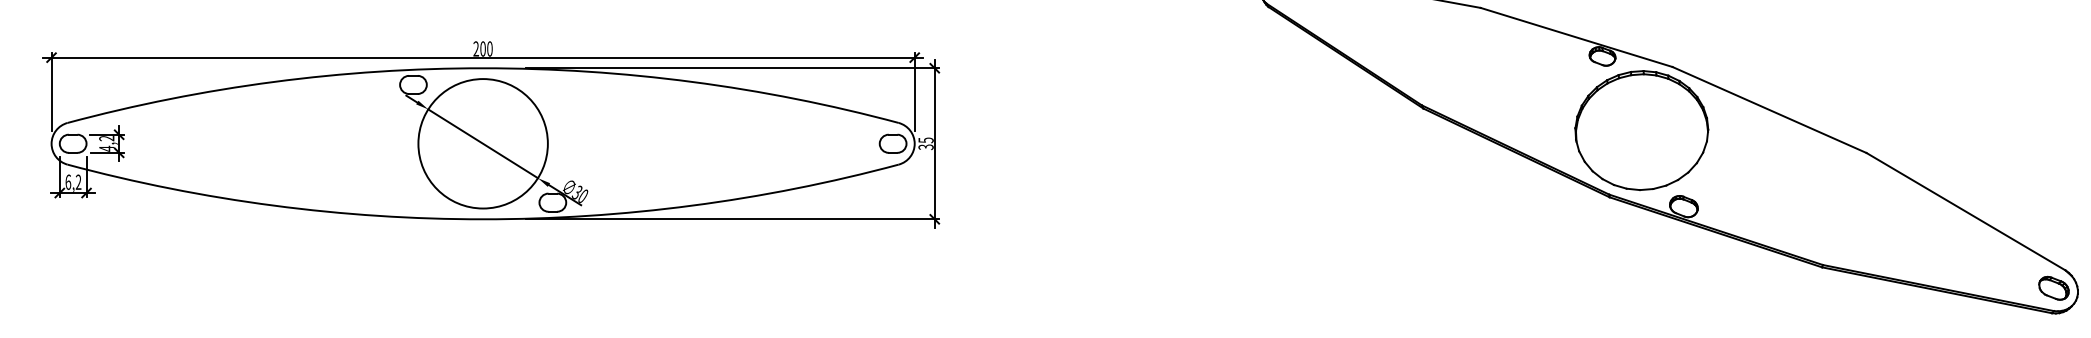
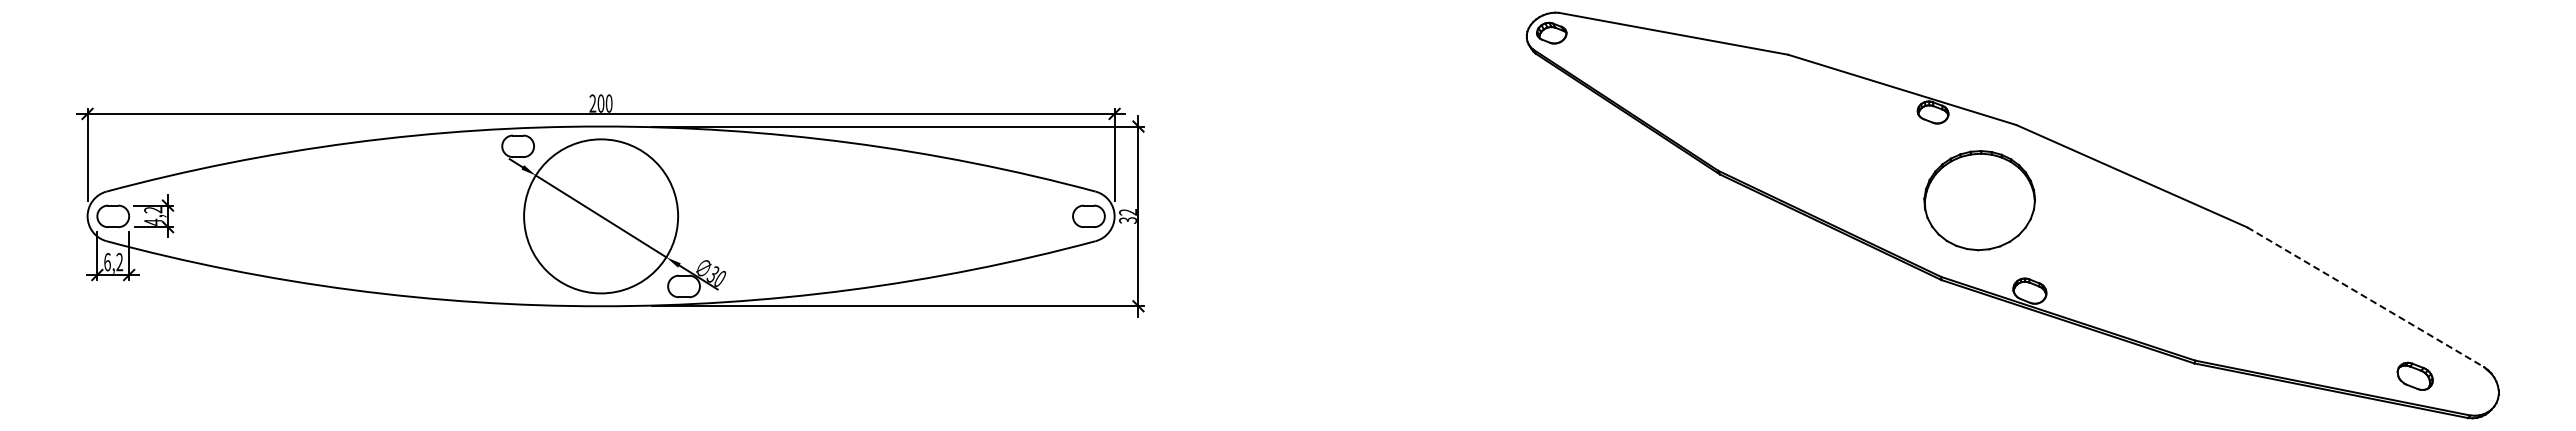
part: (1641, 130) -> (1979, 200), size x0.7
text: (925, 140) -> (1127, 212), 35 -> 32
line: (1965, 211) -> (2365, 297), solid -> dashed
part: (2053, 287) -> (2414, 375), moved

